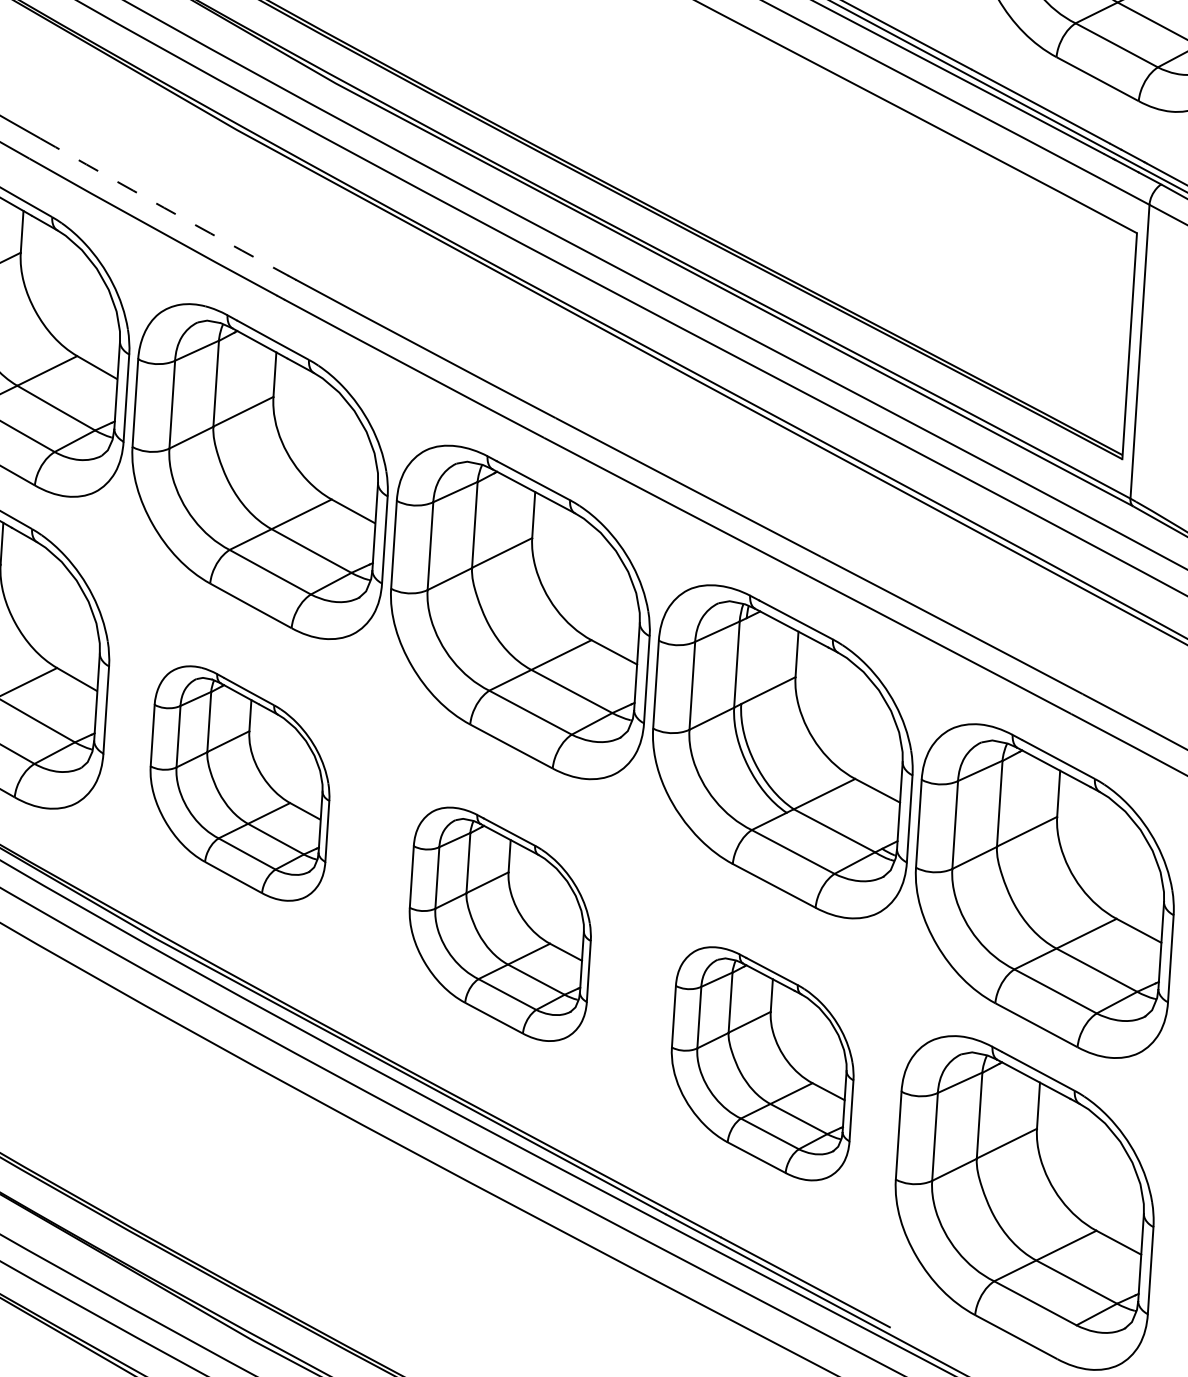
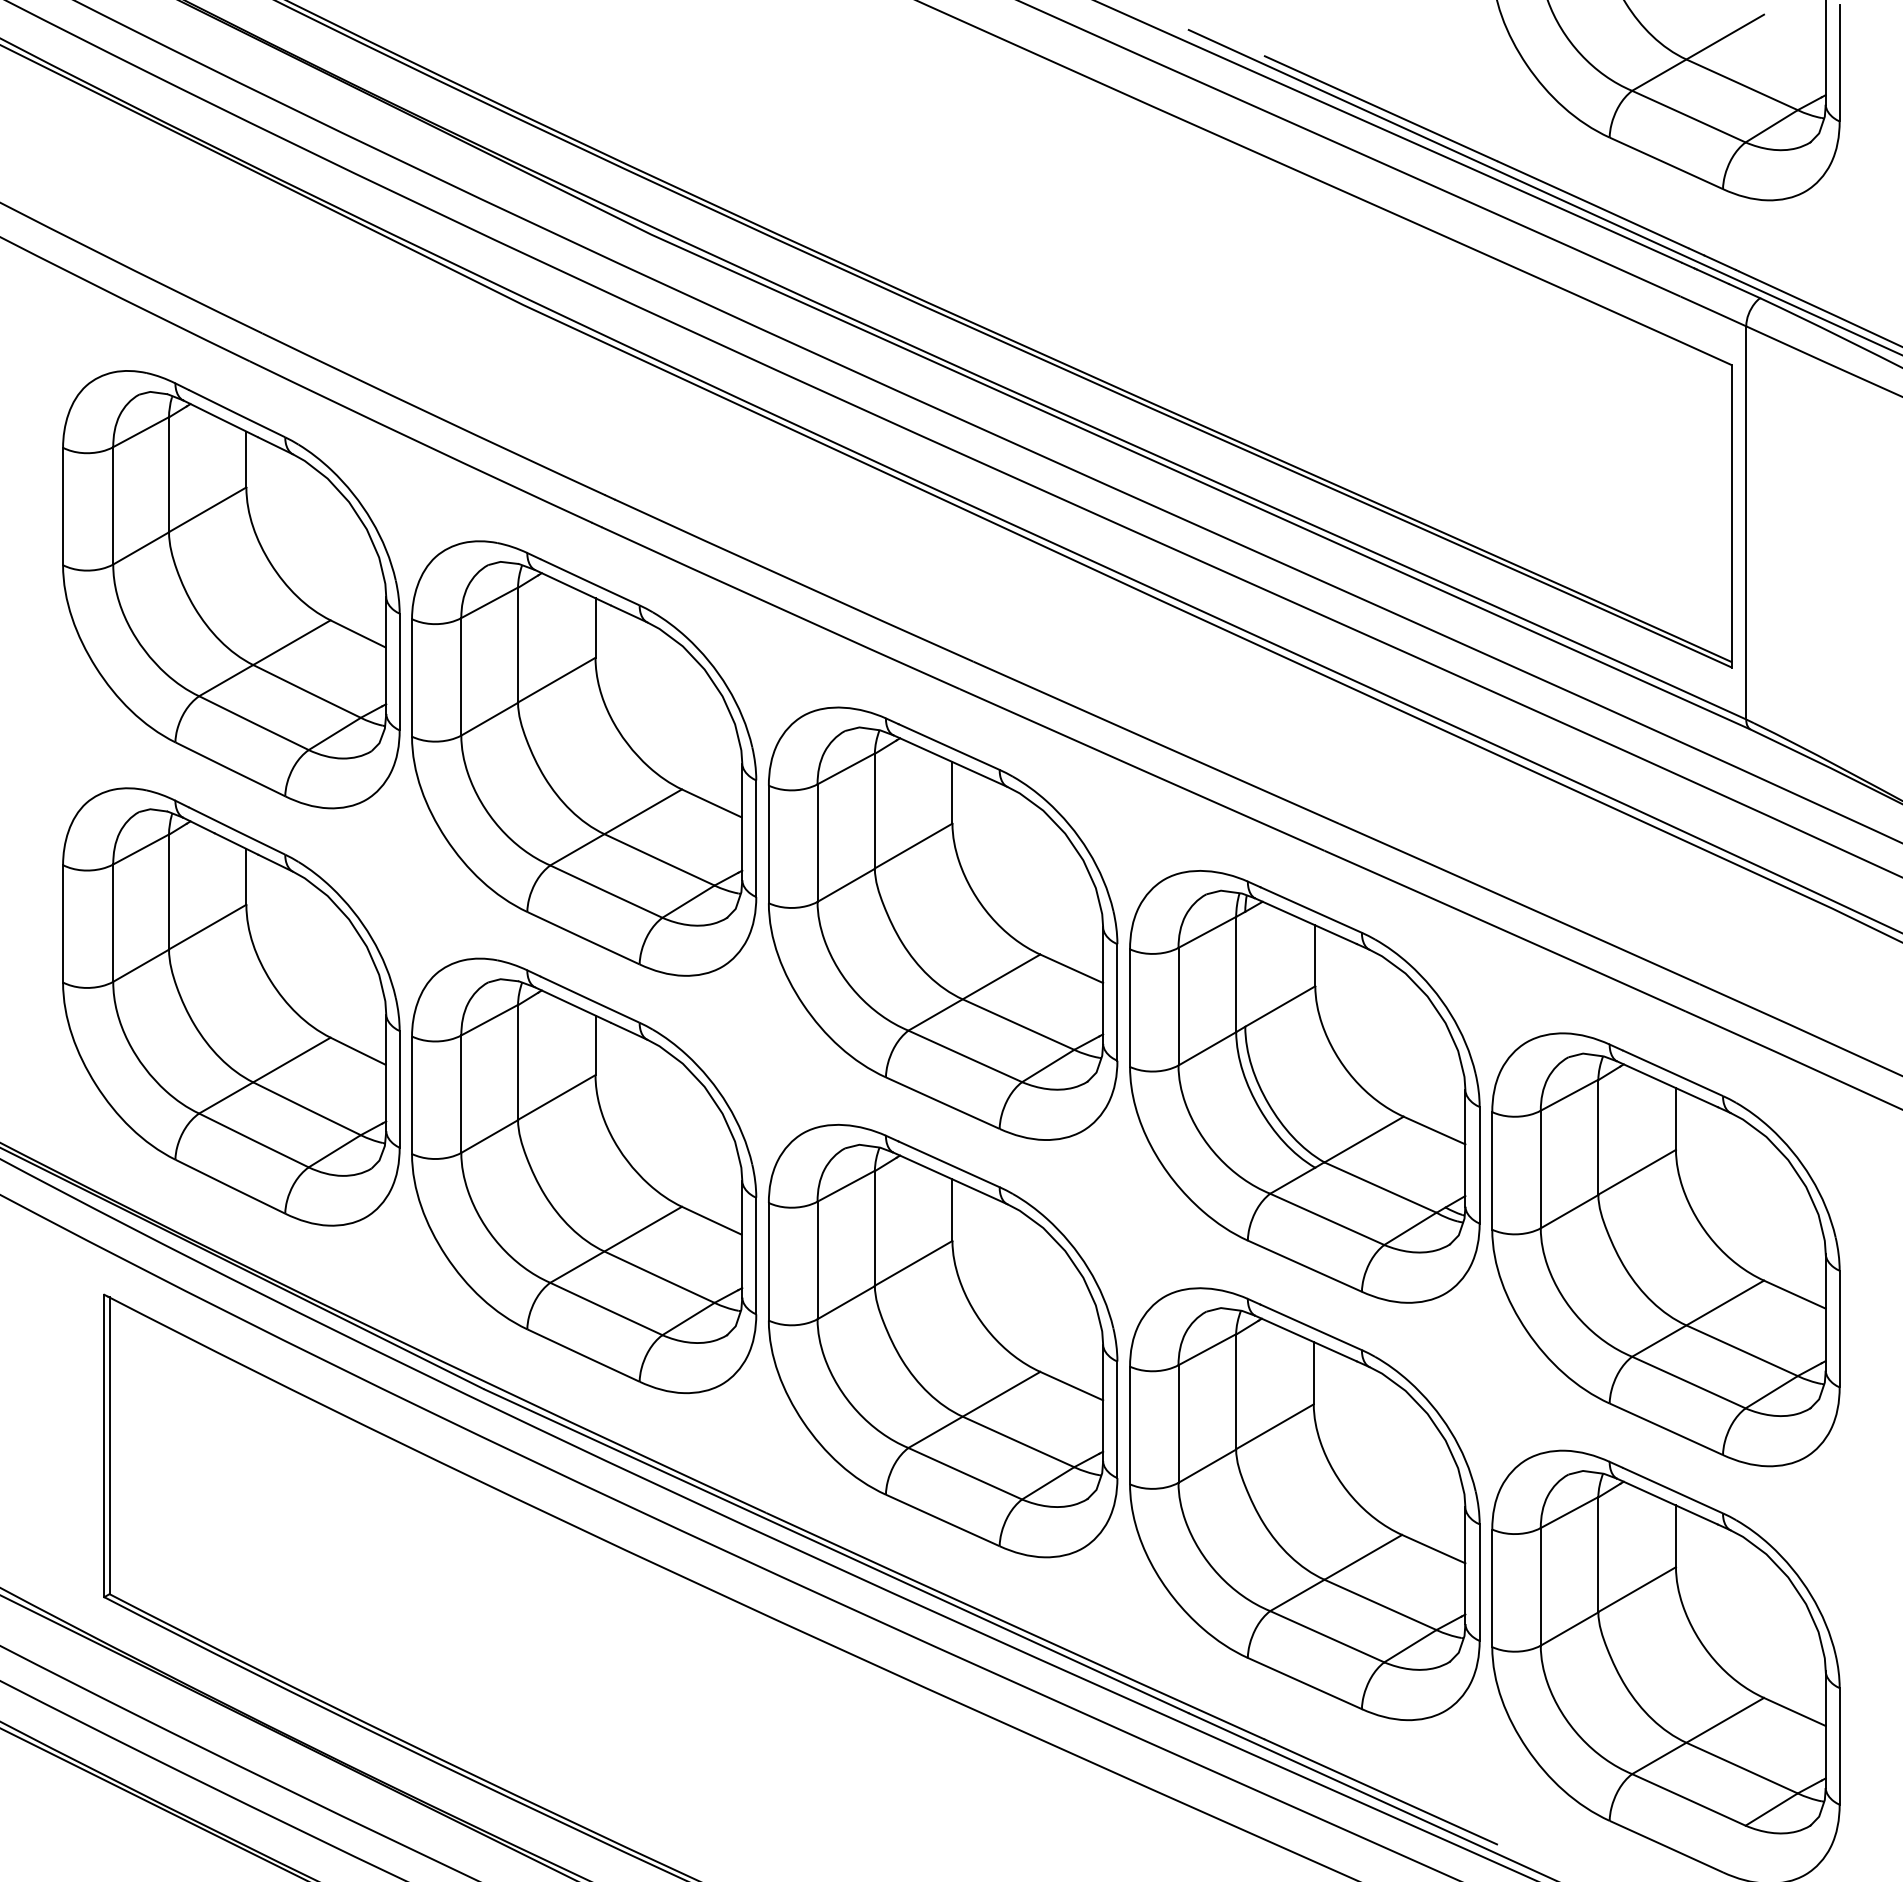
arc: (164, 208) -> (433, 415), dashed -> solid
part: (240, 783) -> (584, 1175), size x1.43
part: (500, 923) -> (943, 1340), size x1.43
part: (762, 1063) -> (1304, 1504), size x1.43

